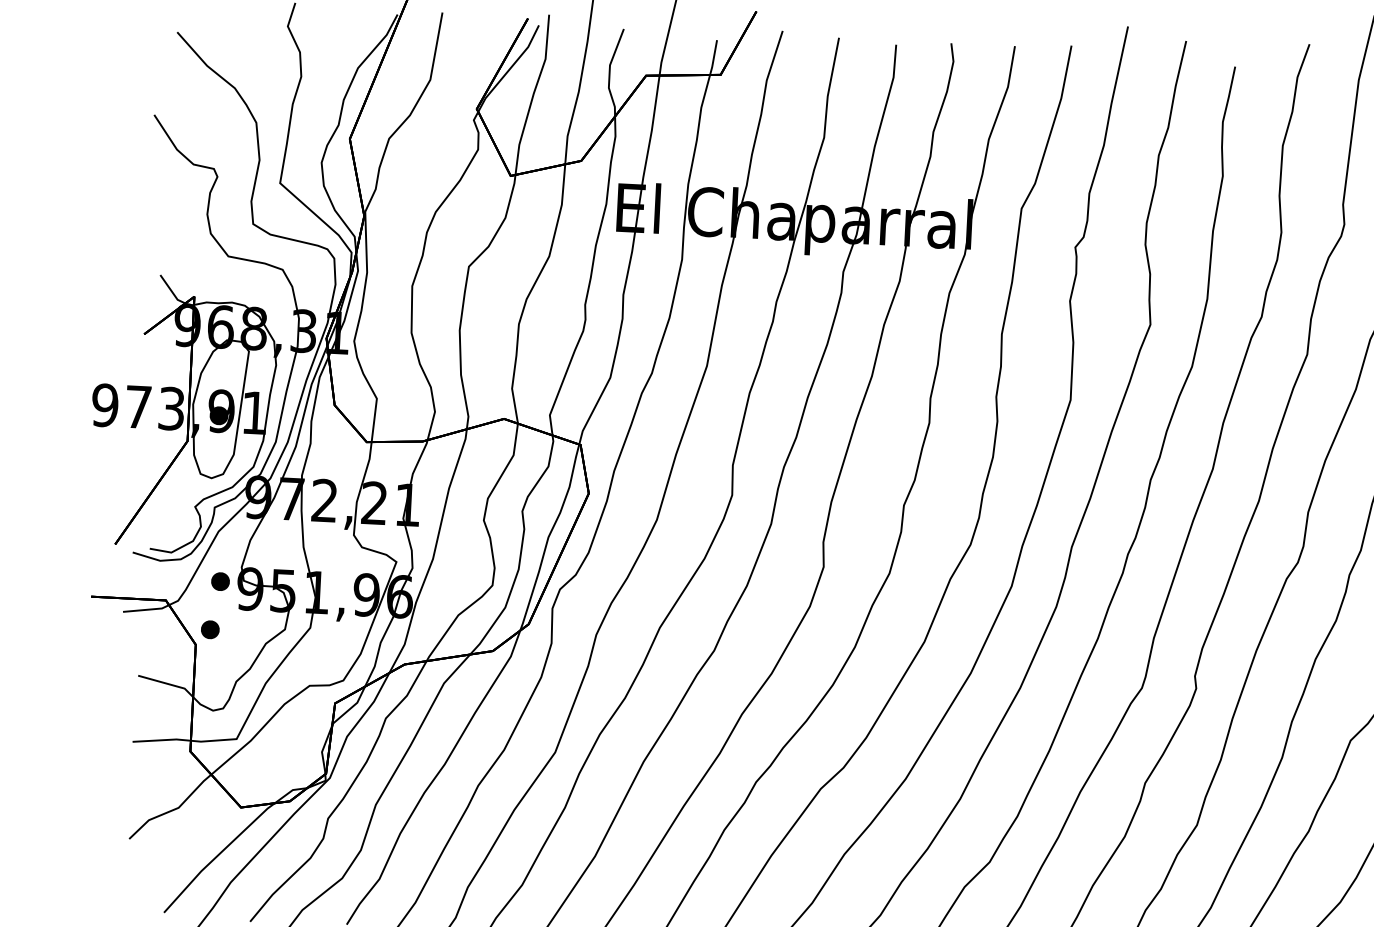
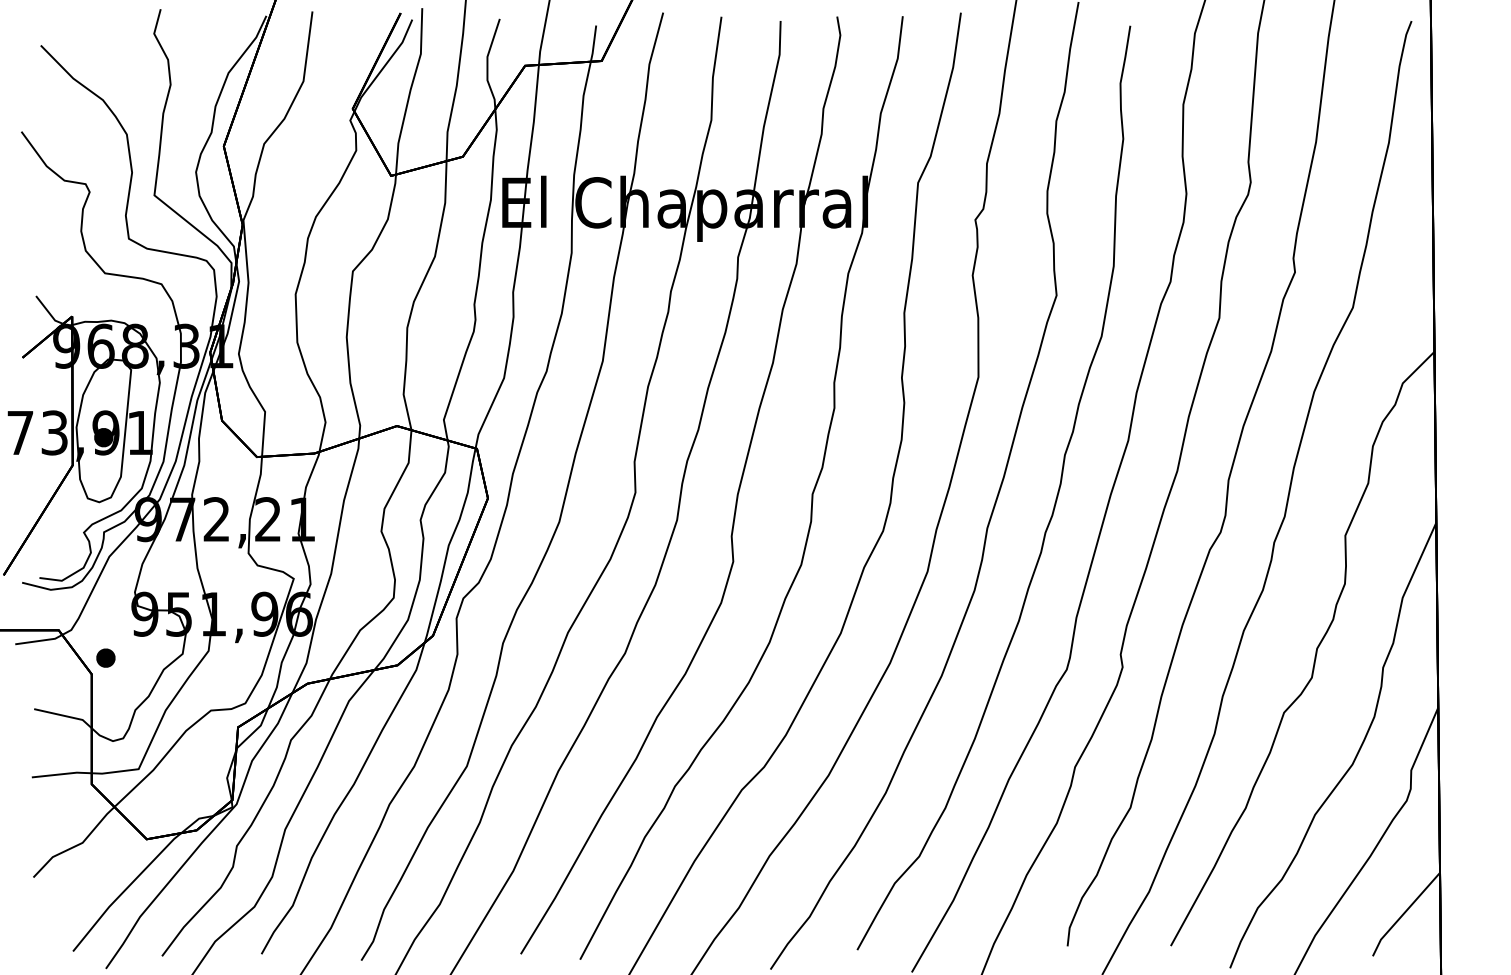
part: (220, 581) -> (113, 607), removed

